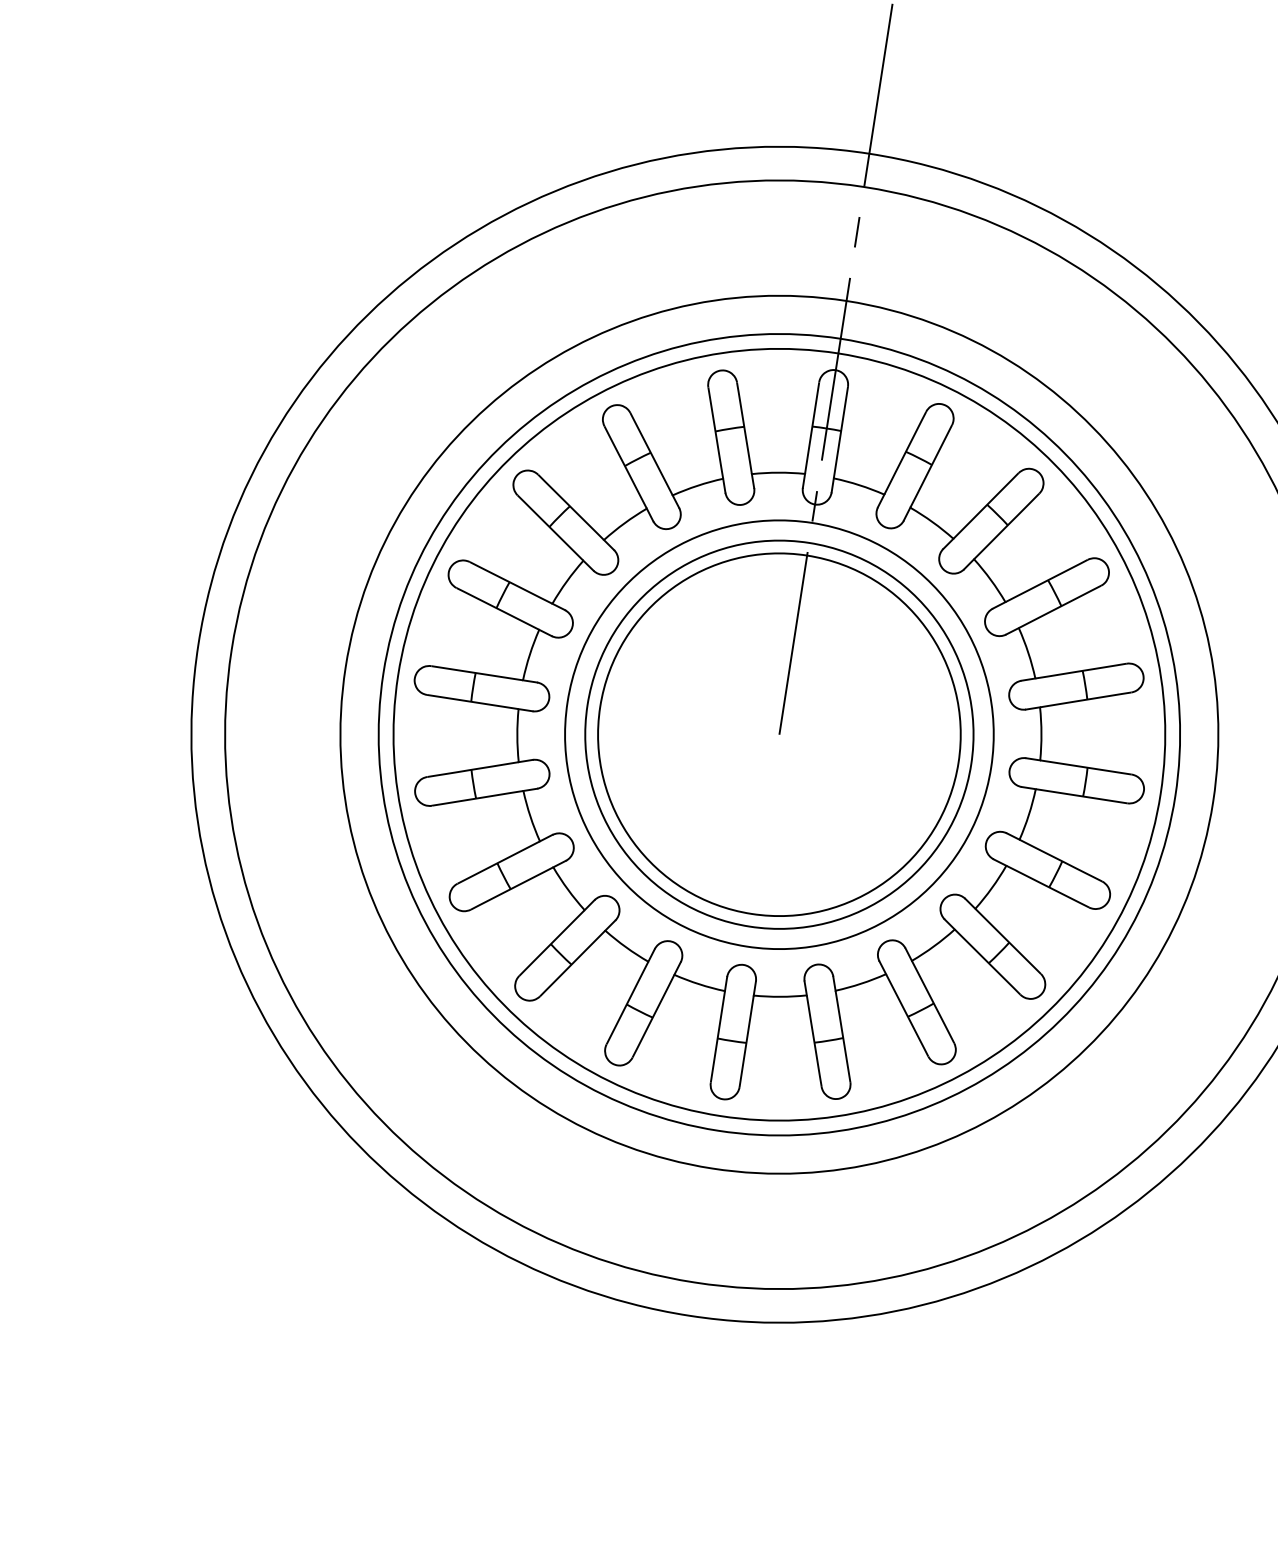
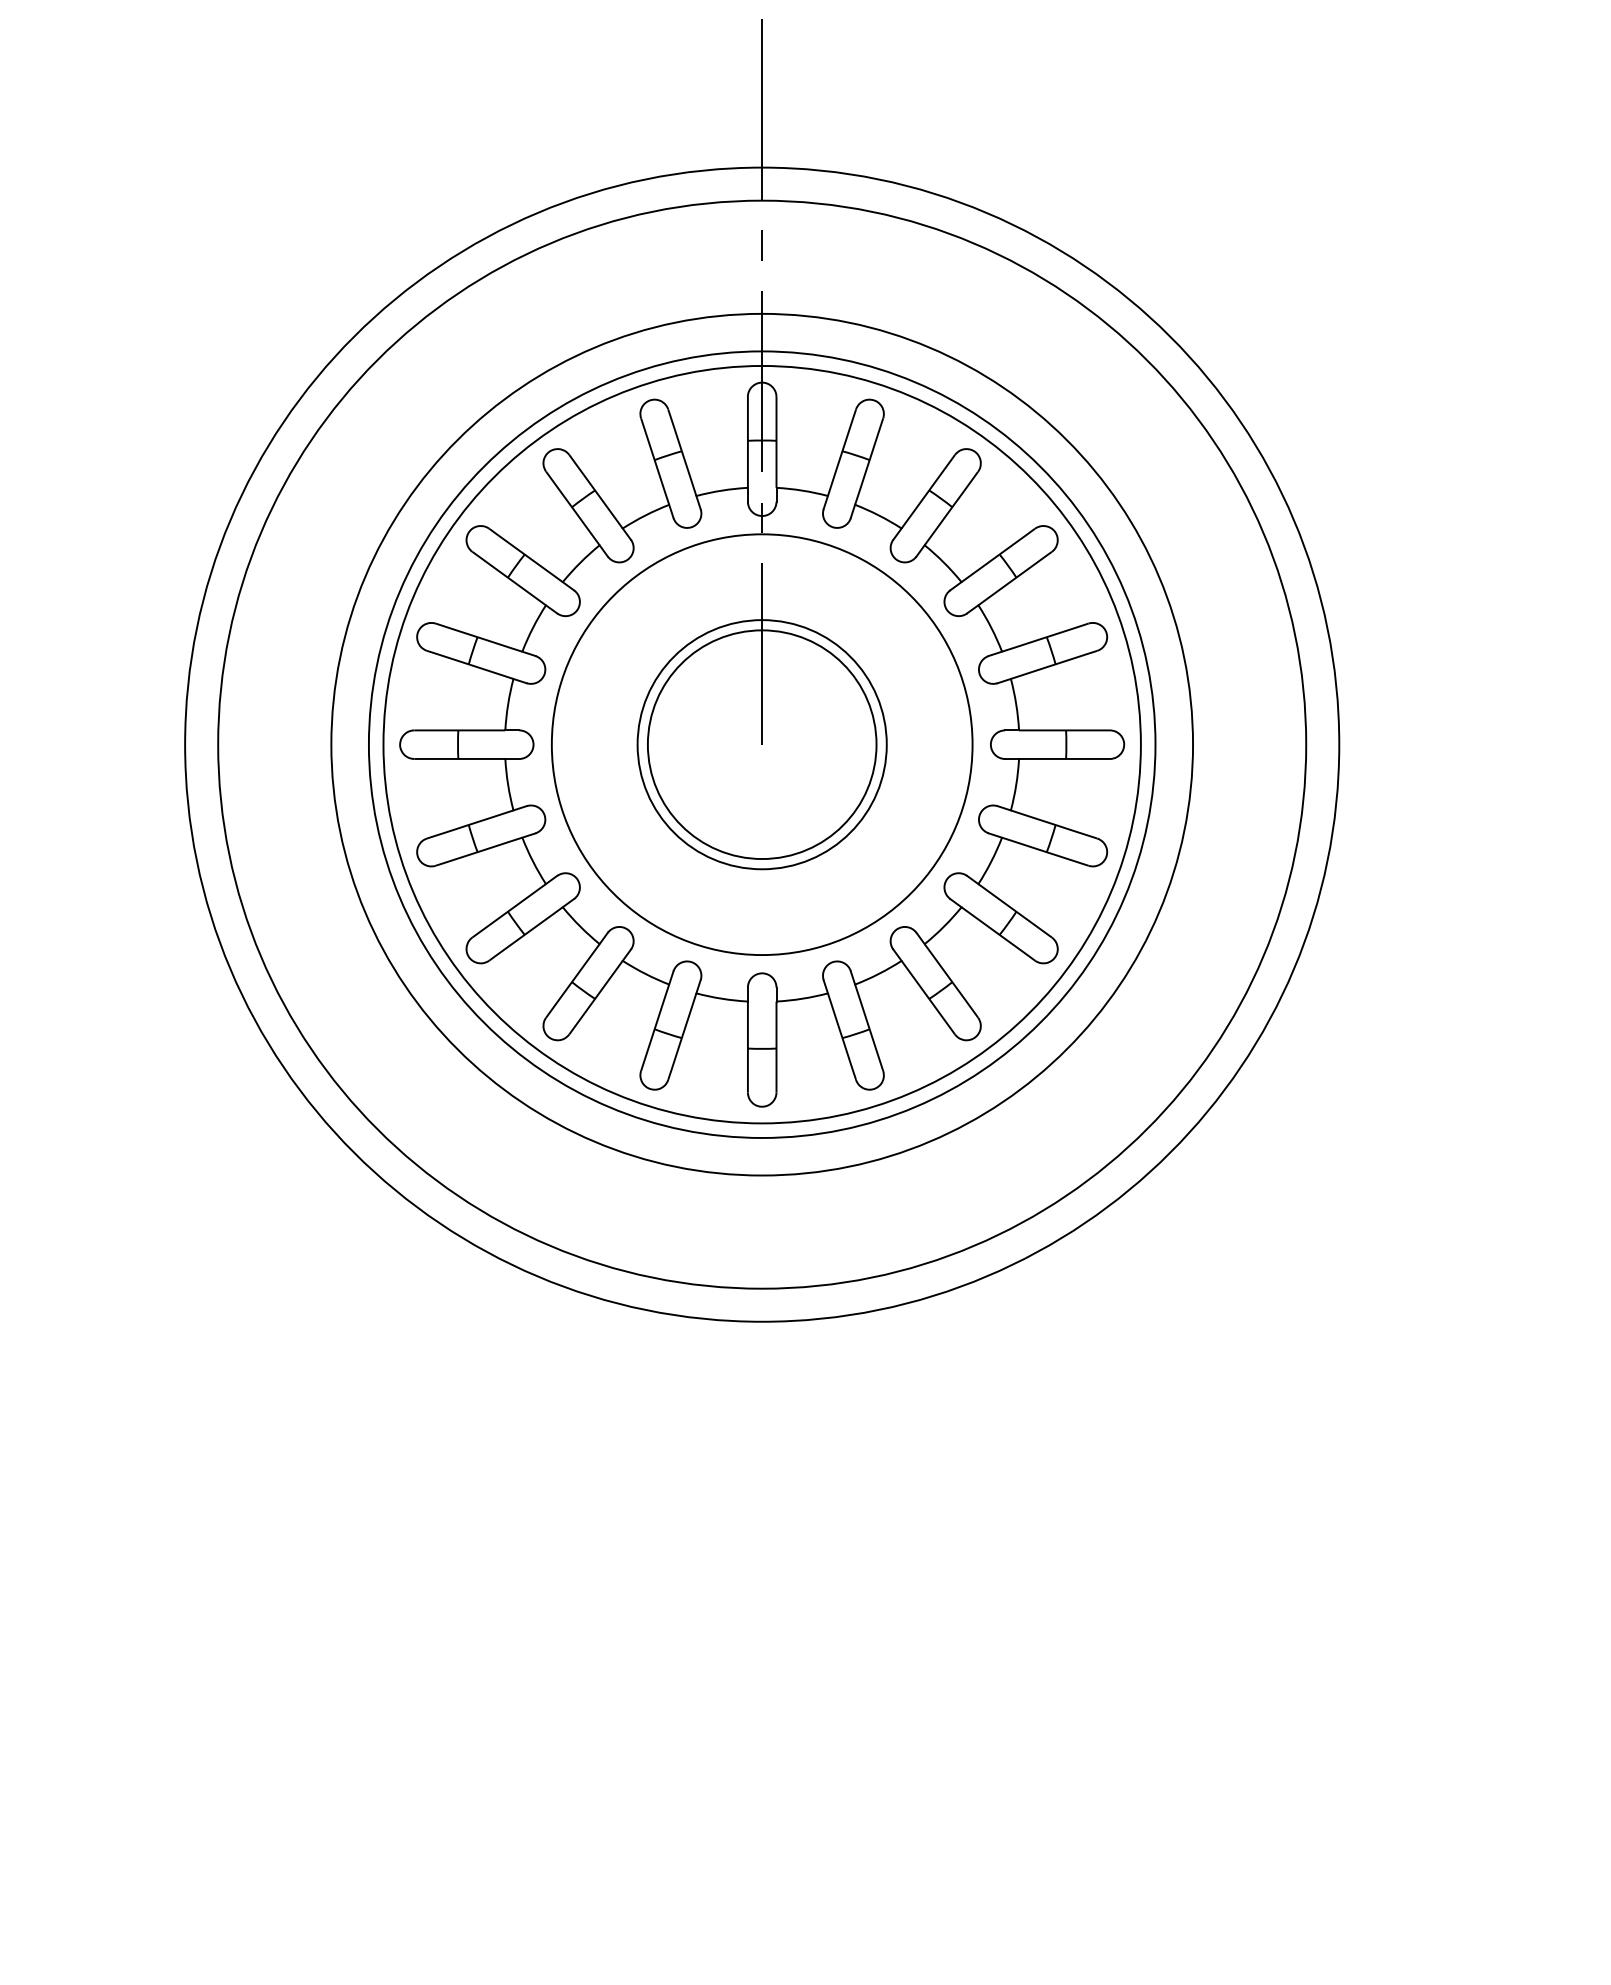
circle: (778, 734) -> (761, 744), size x0.6
circle: (779, 734) -> (762, 744), size x0.7

